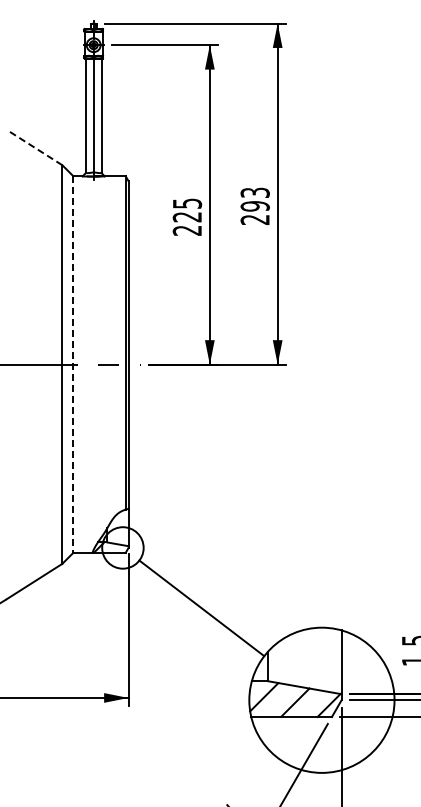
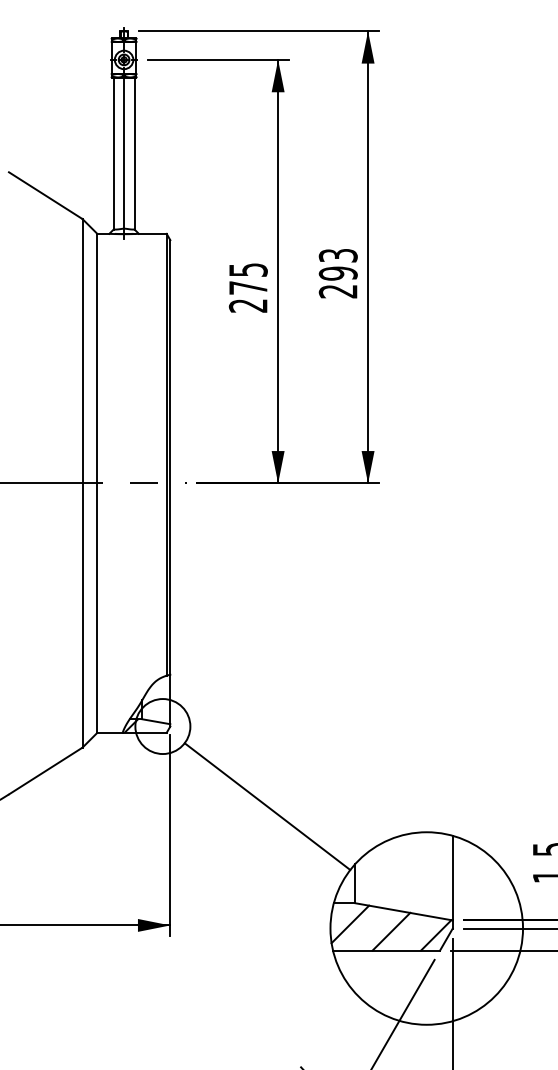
line: (34, 147) -> (45, 195), dashed -> solid
text: (186, 217) -> (247, 288), 225 -> 275
line: (73, 365) -> (97, 484), dashed -> solid

